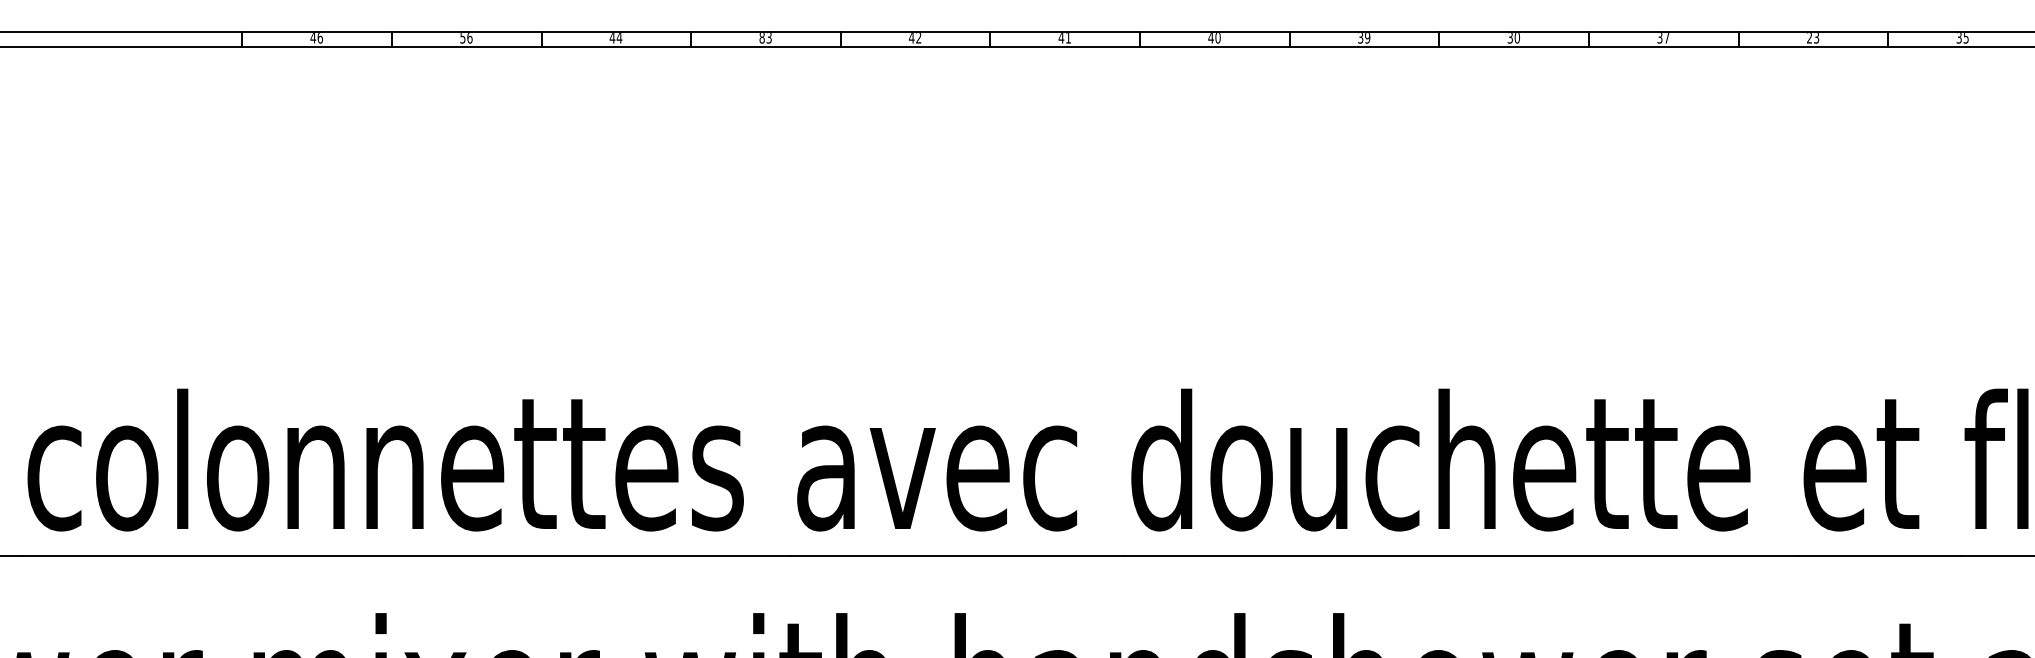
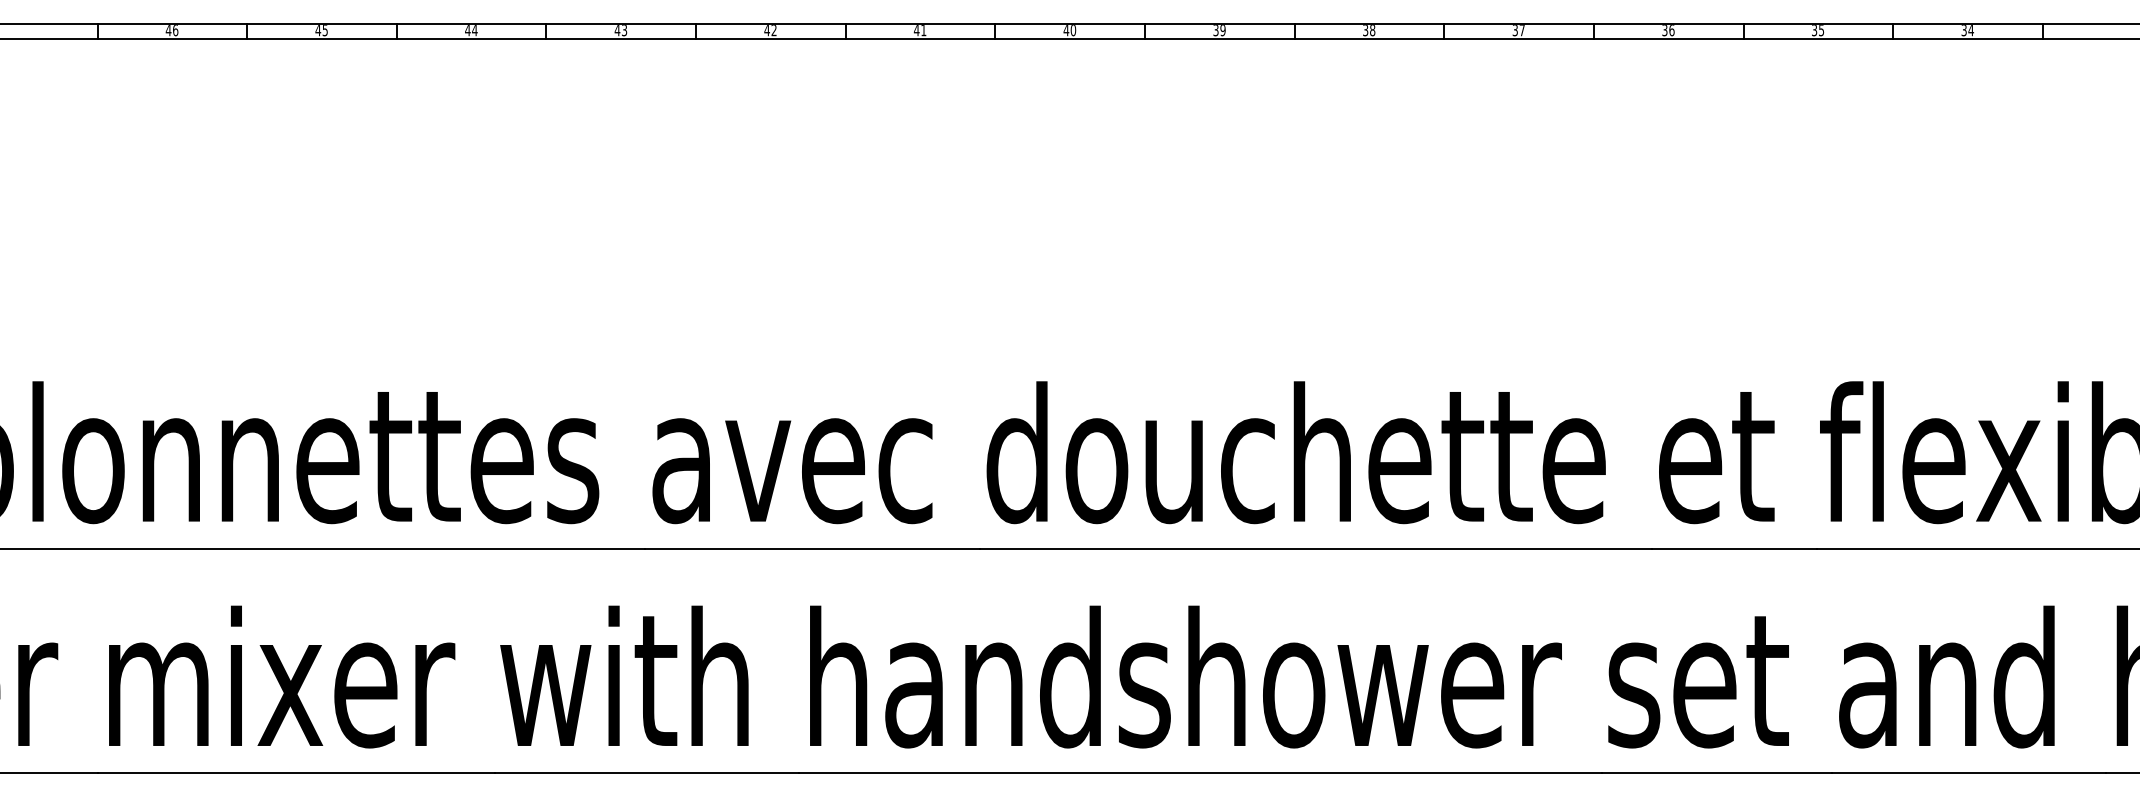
text: (466, 37) -> (321, 30), 56 -> 45
text: (762, 37) -> (617, 30), 83 -> 43
text: (1517, 37) -> (1372, 30), 30 -> 38
text: (1813, 37) -> (1668, 30), 23 -> 36

